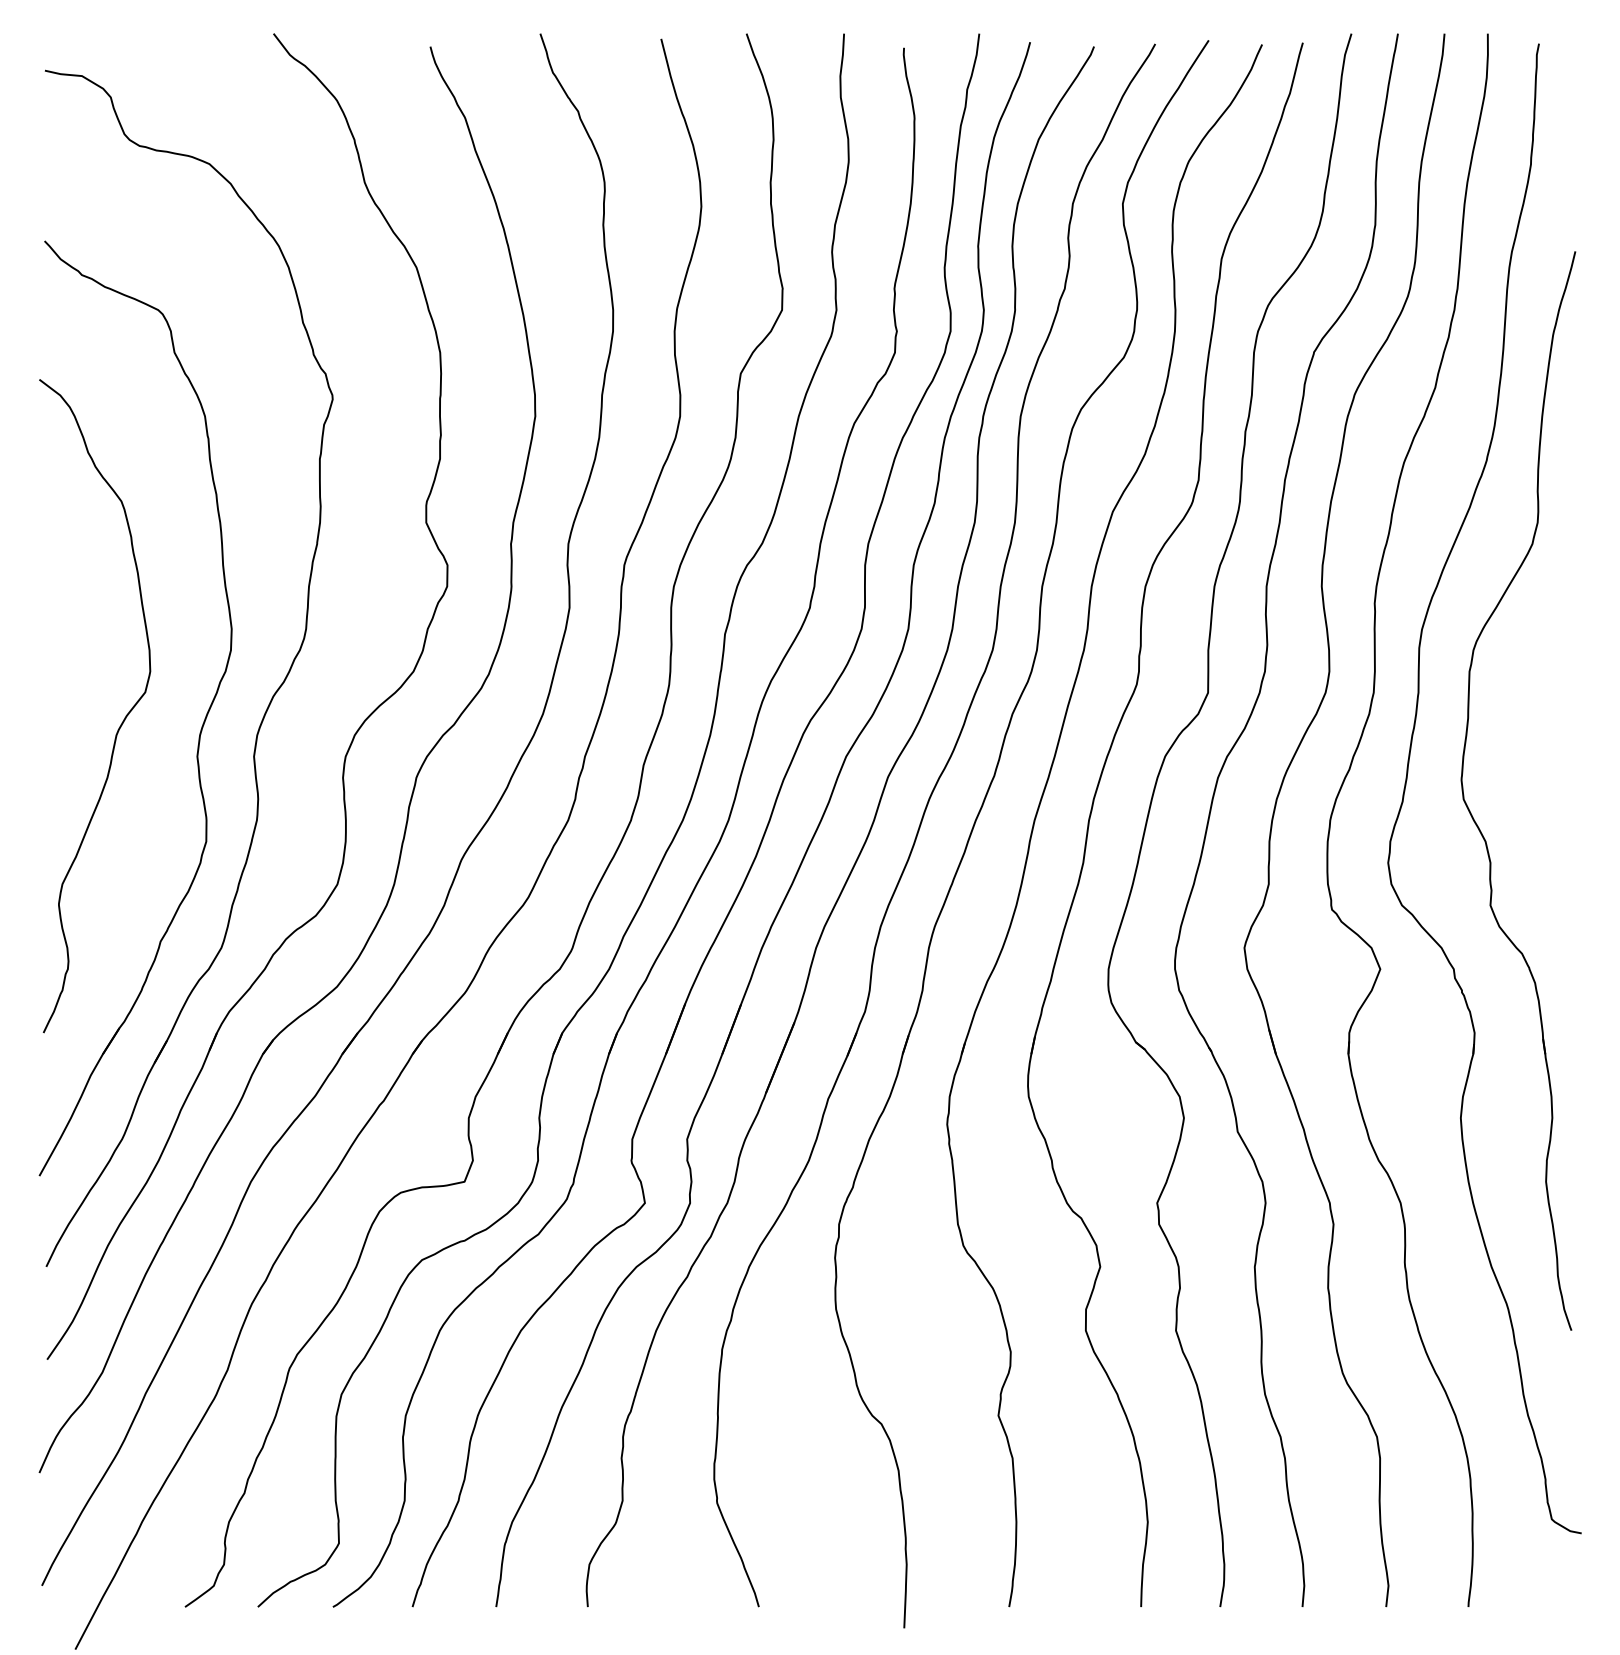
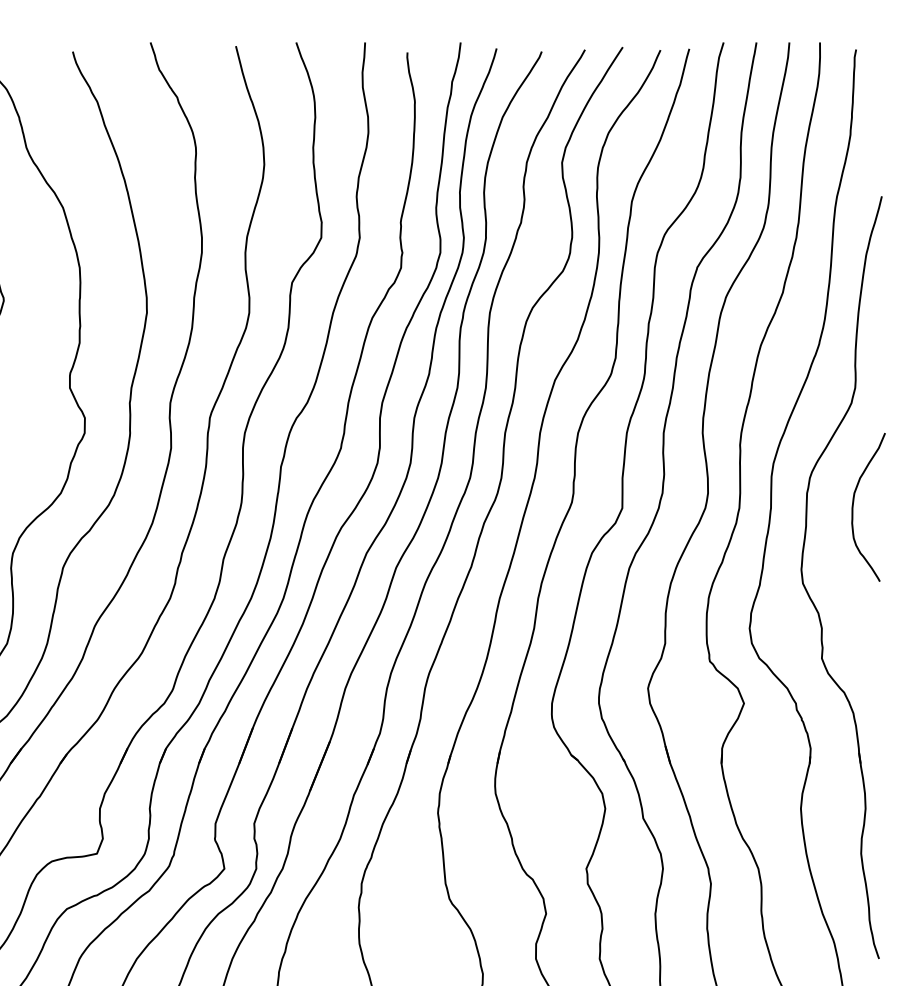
curve: (1535, 688) -> (853, 505), added

